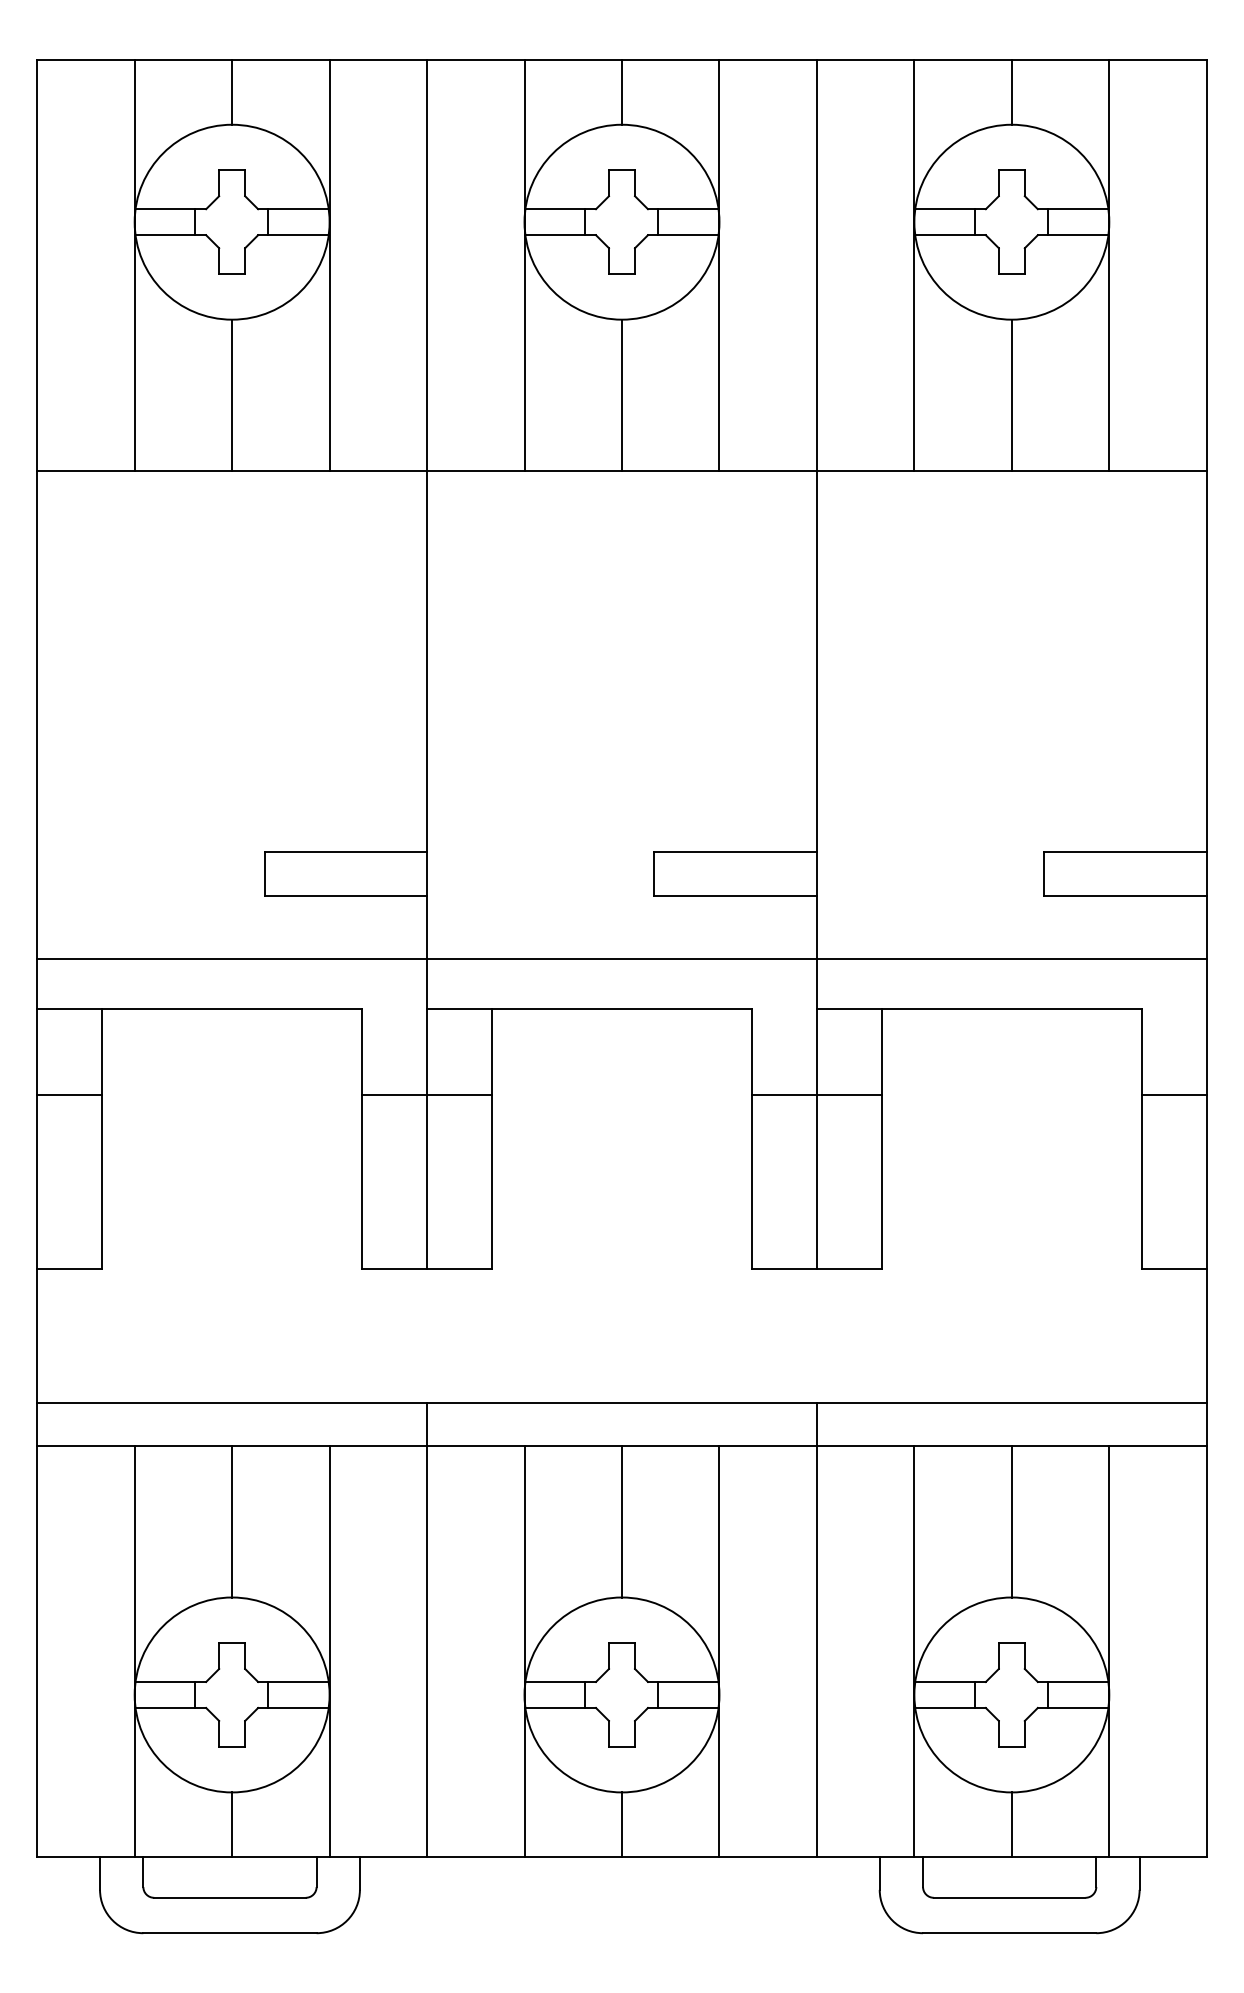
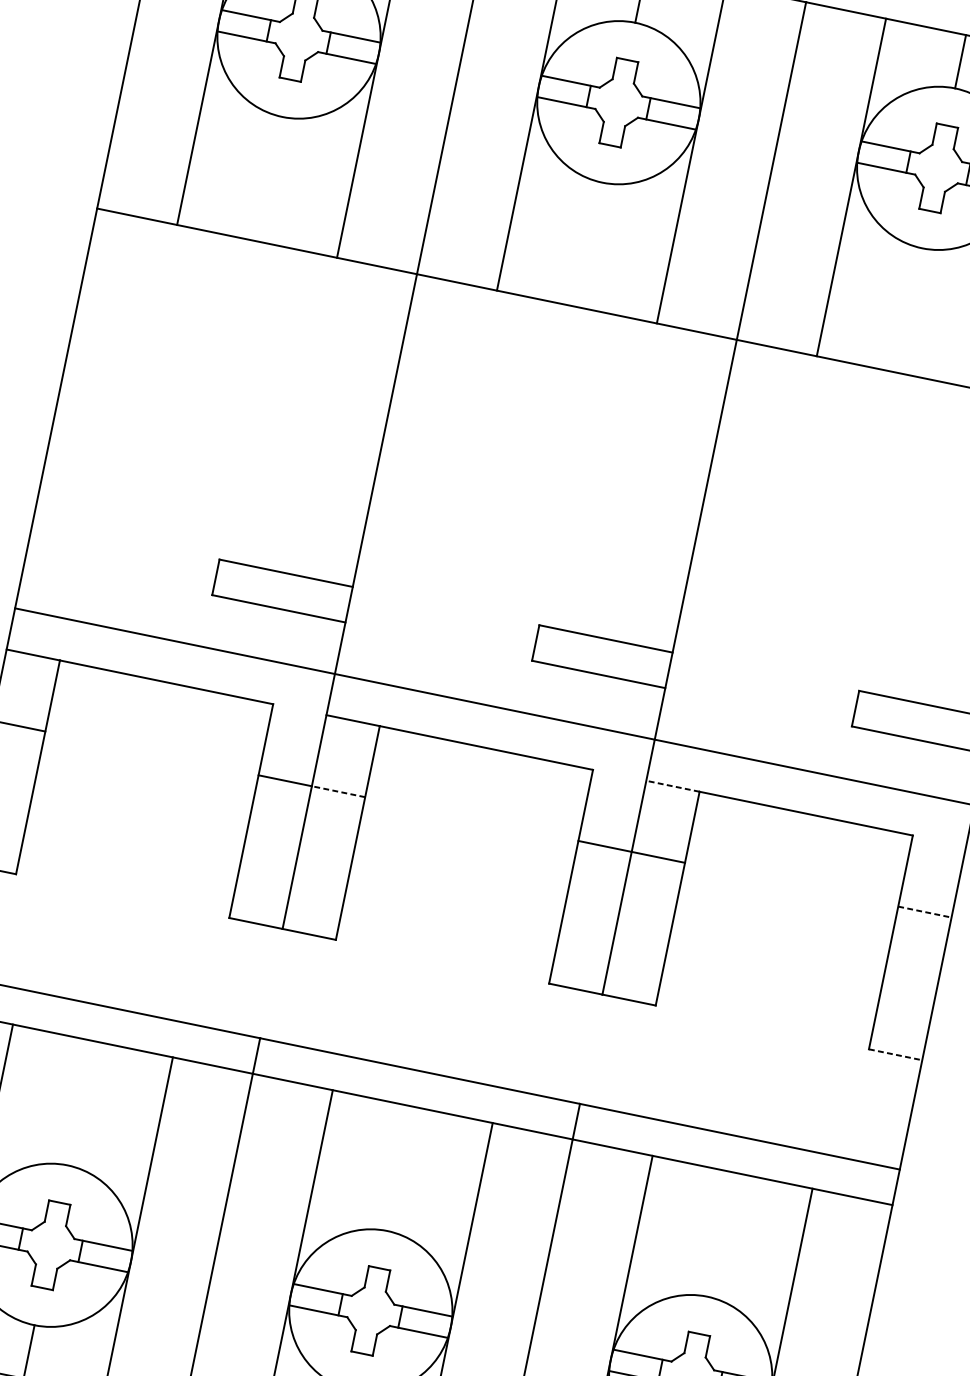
line: (232, 395) -> (270, 179), removed
line: (622, 395) -> (590, 244), removed
line: (1011, 395) -> (909, 310), removed
line: (848, 1008) -> (672, 785), solid -> dashed
line: (459, 1095) -> (338, 791), solid -> dashed
line: (1174, 1095) -> (925, 912), solid -> dashed
line: (1174, 1269) -> (895, 1054), solid -> dashed
line: (232, 1521) -> (80, 1103), removed
line: (622, 1521) -> (400, 1168), removed
line: (1011, 1521) -> (719, 1234), removed

